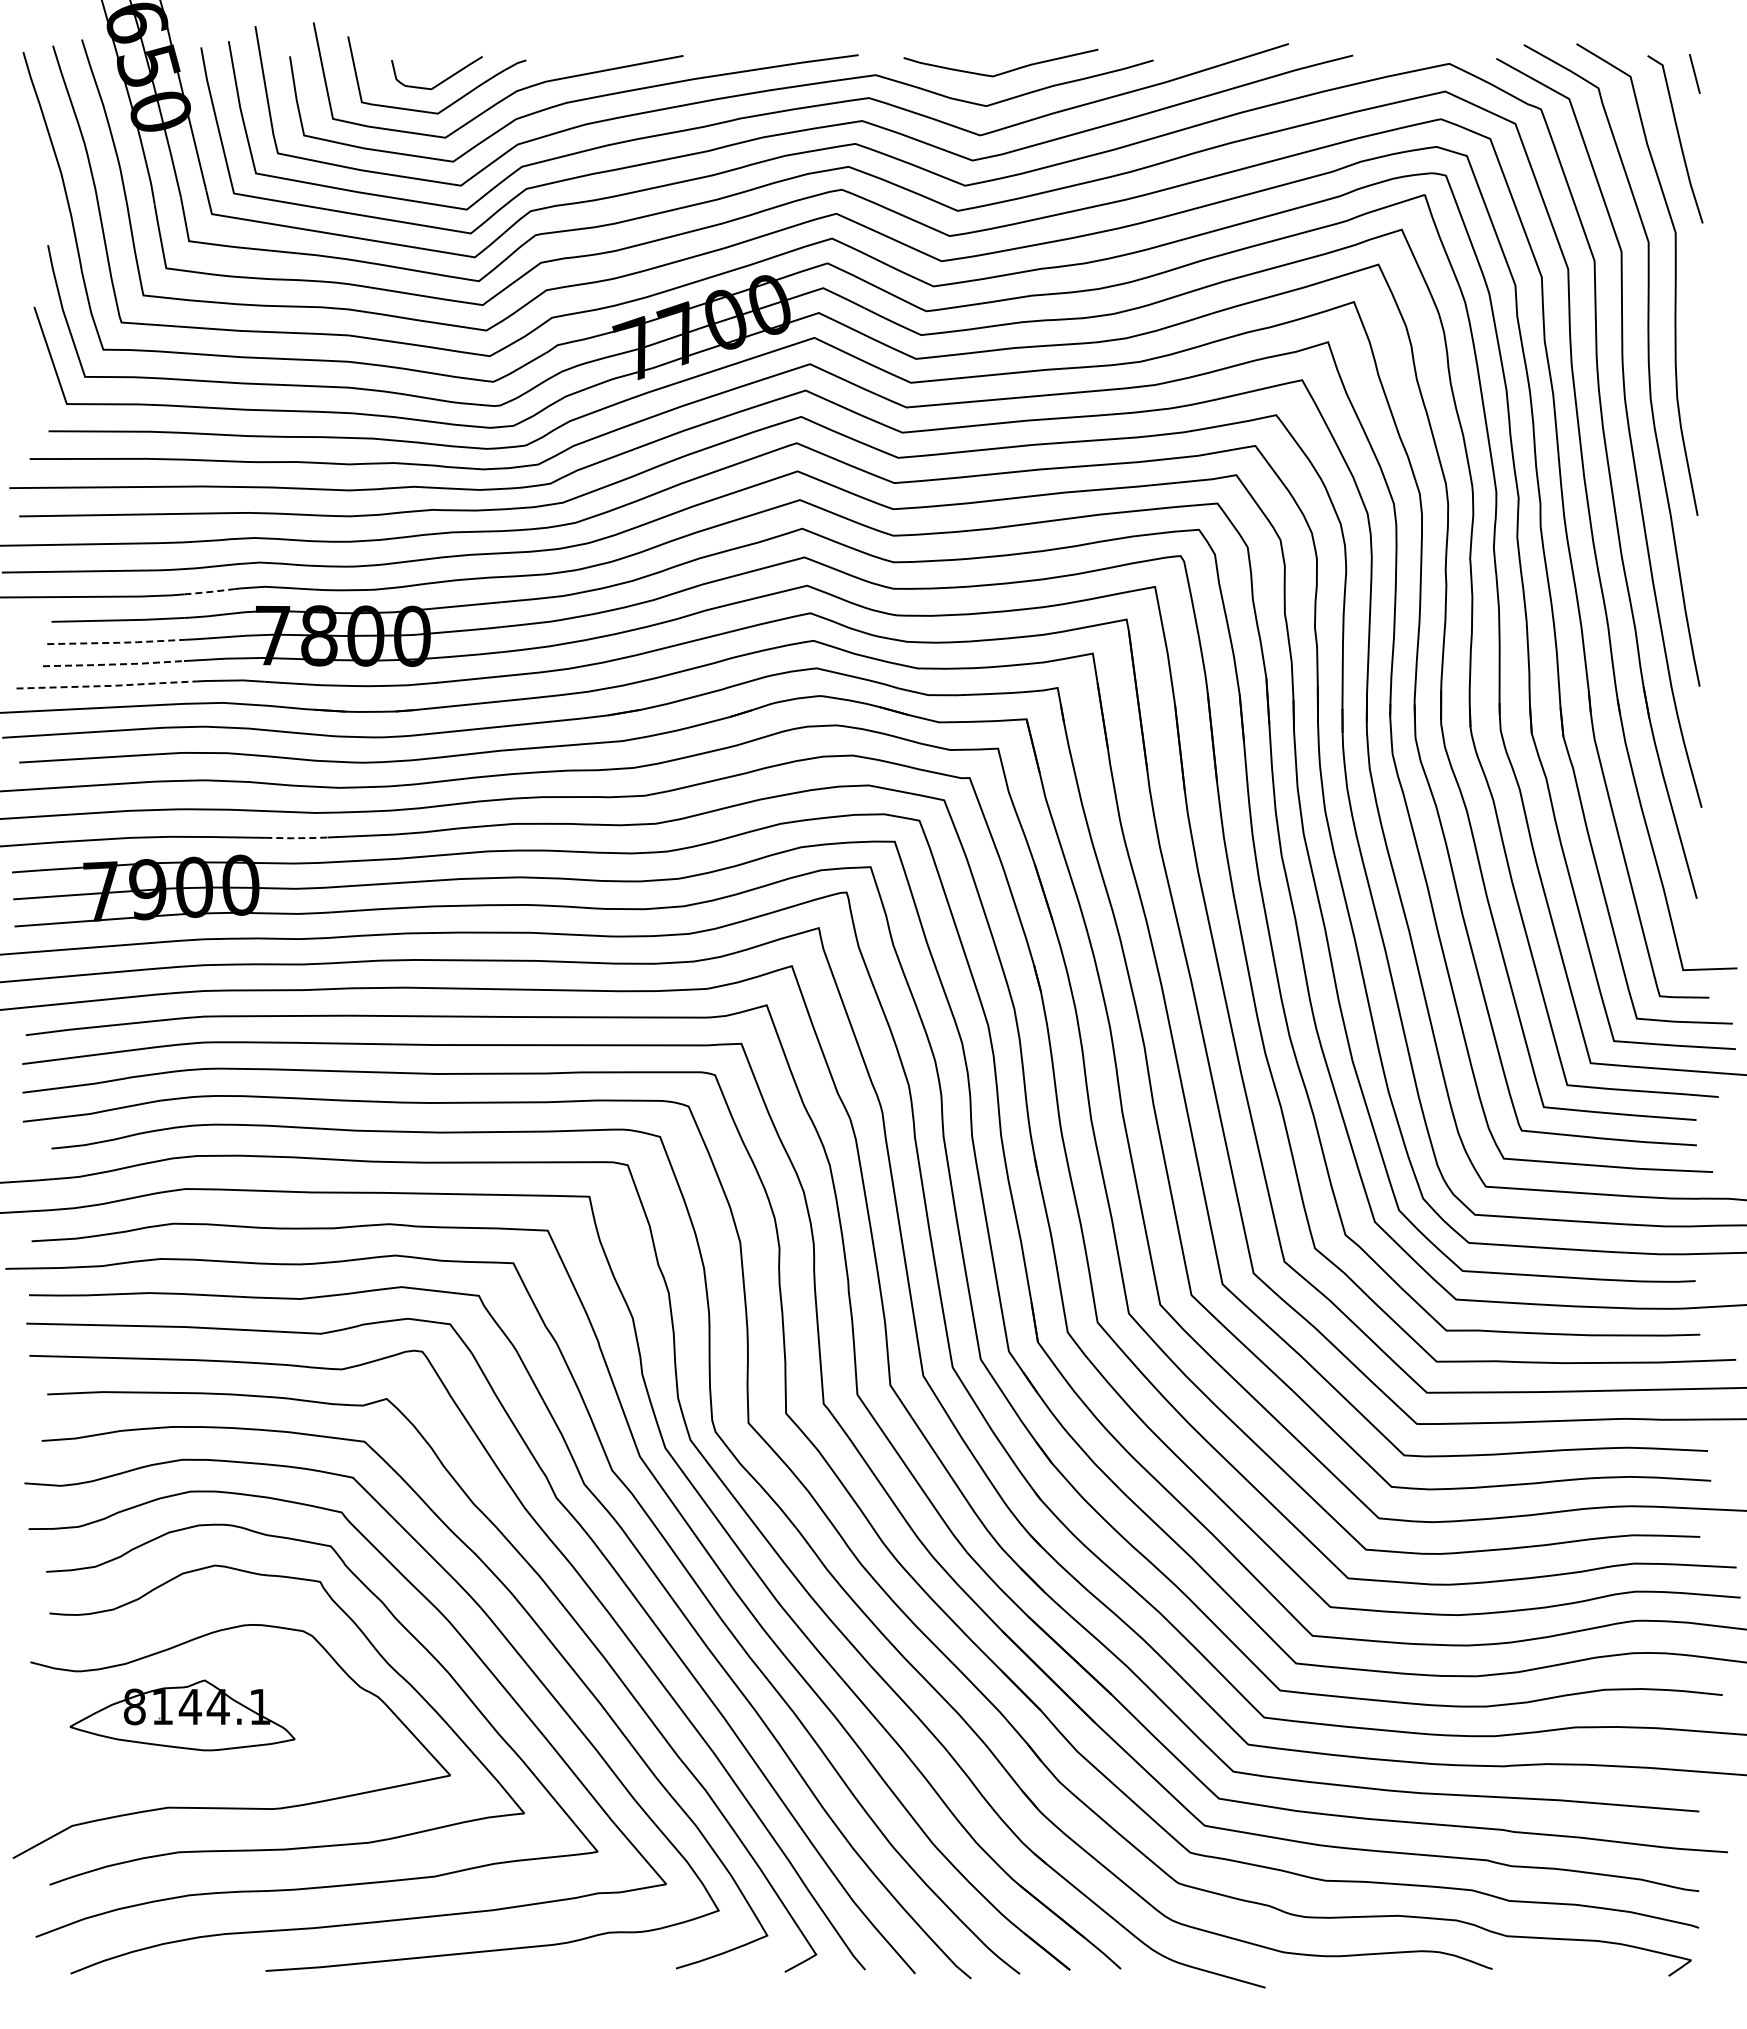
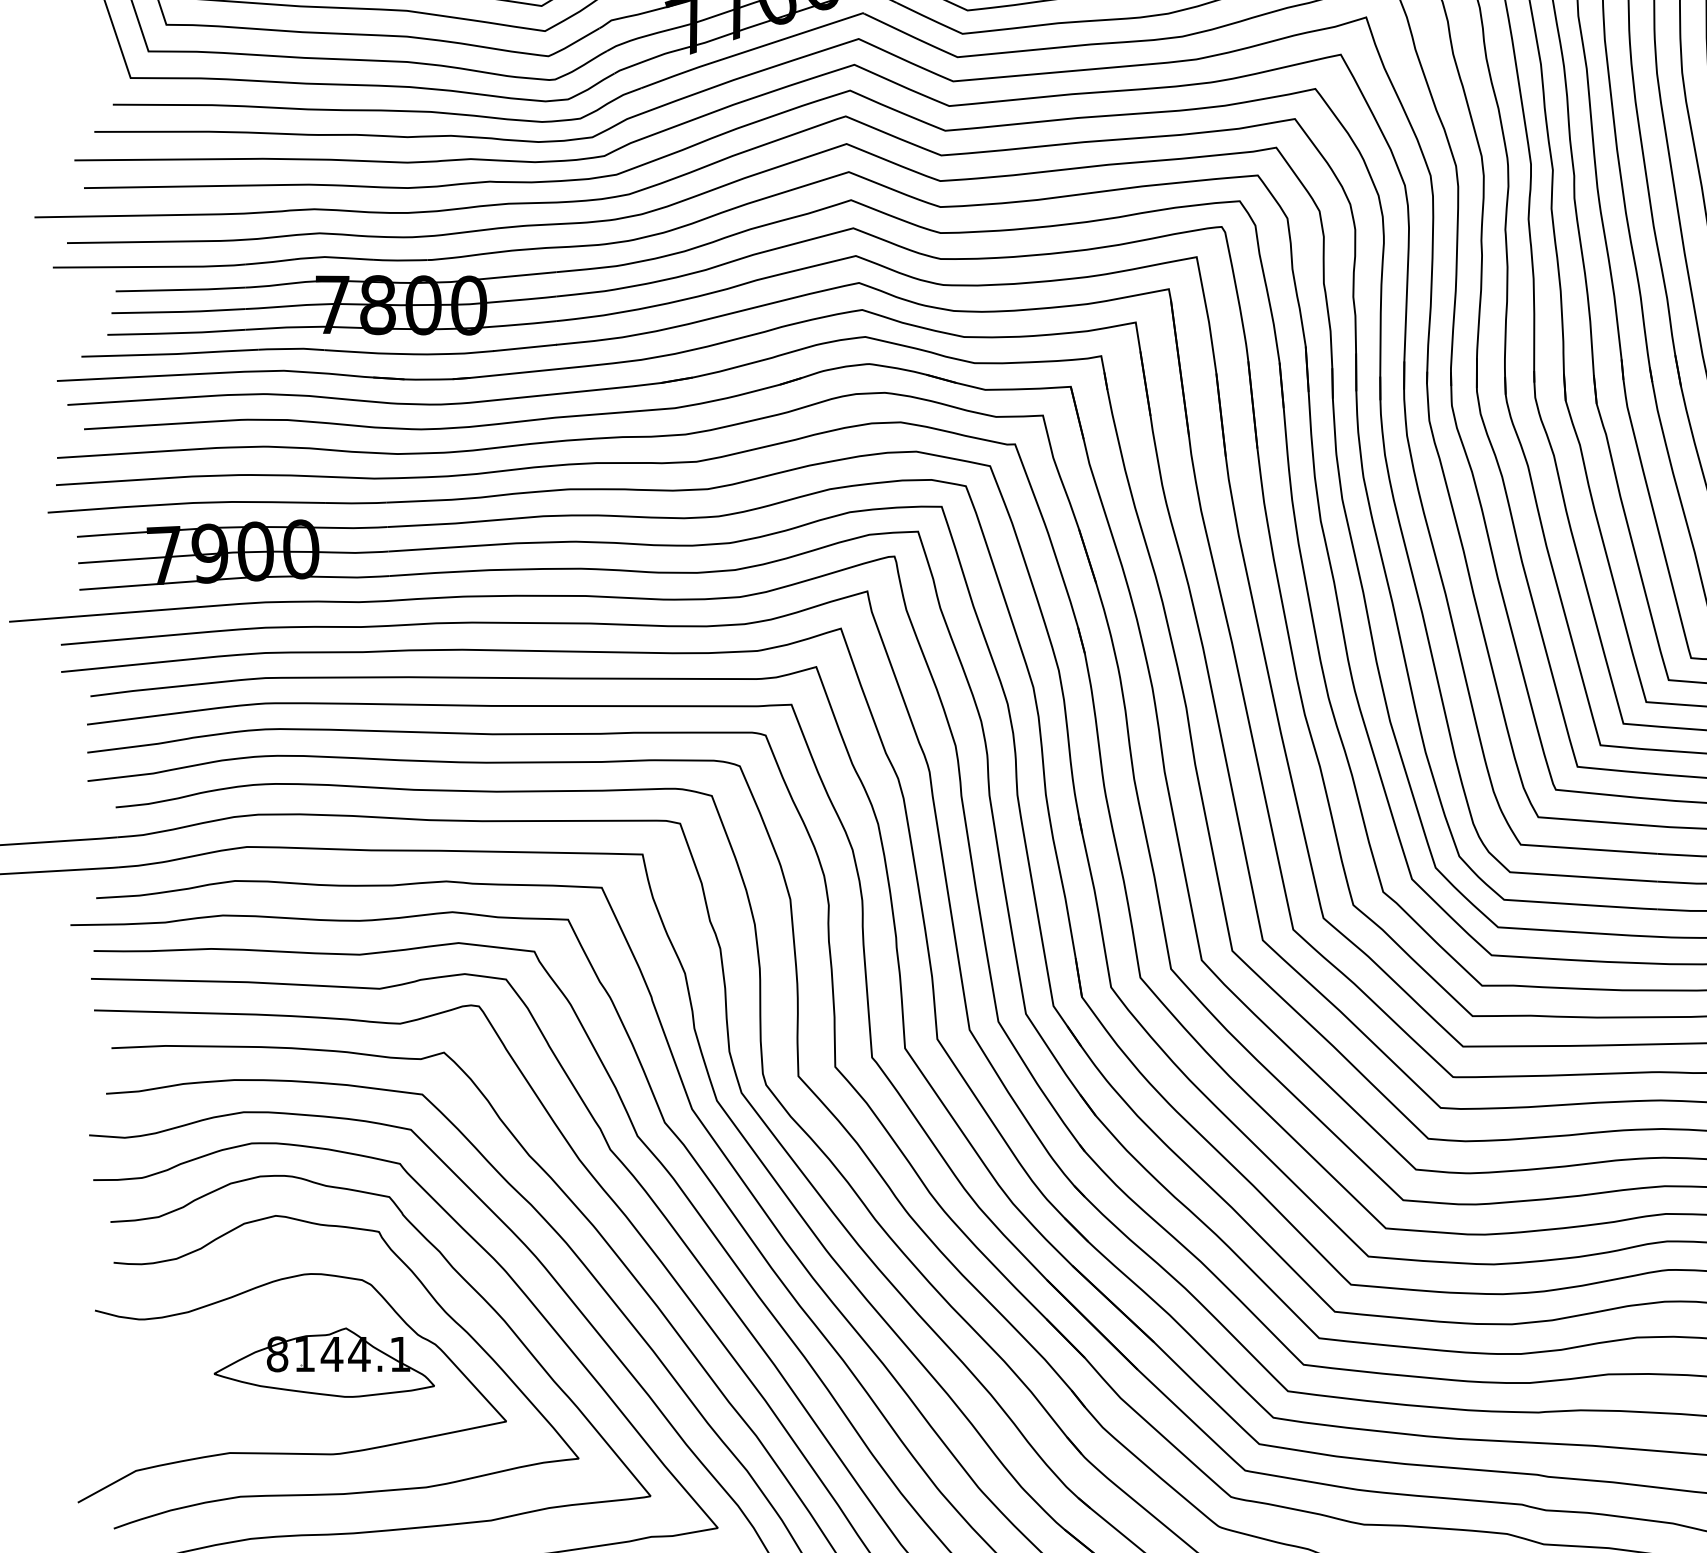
line: (209, 592) -> (270, 262), dashed -> solid
line: (116, 642) -> (179, 311), dashed -> solid
line: (113, 664) -> (176, 333), dashed -> solid
line: (108, 685) -> (171, 353), dashed -> solid
line: (297, 838) -> (356, 503), dashed -> solid
part: (182, 1715) -> (324, 1362), moved

